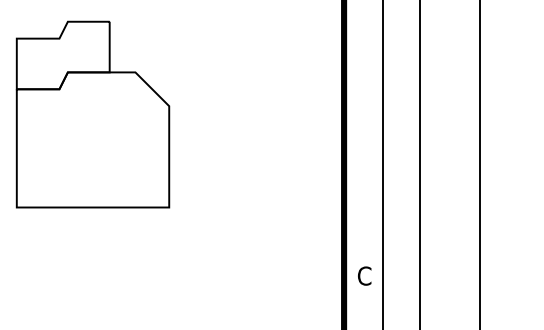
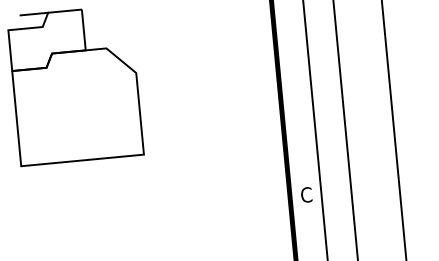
line: (50, 21) -> (34, 13), added

